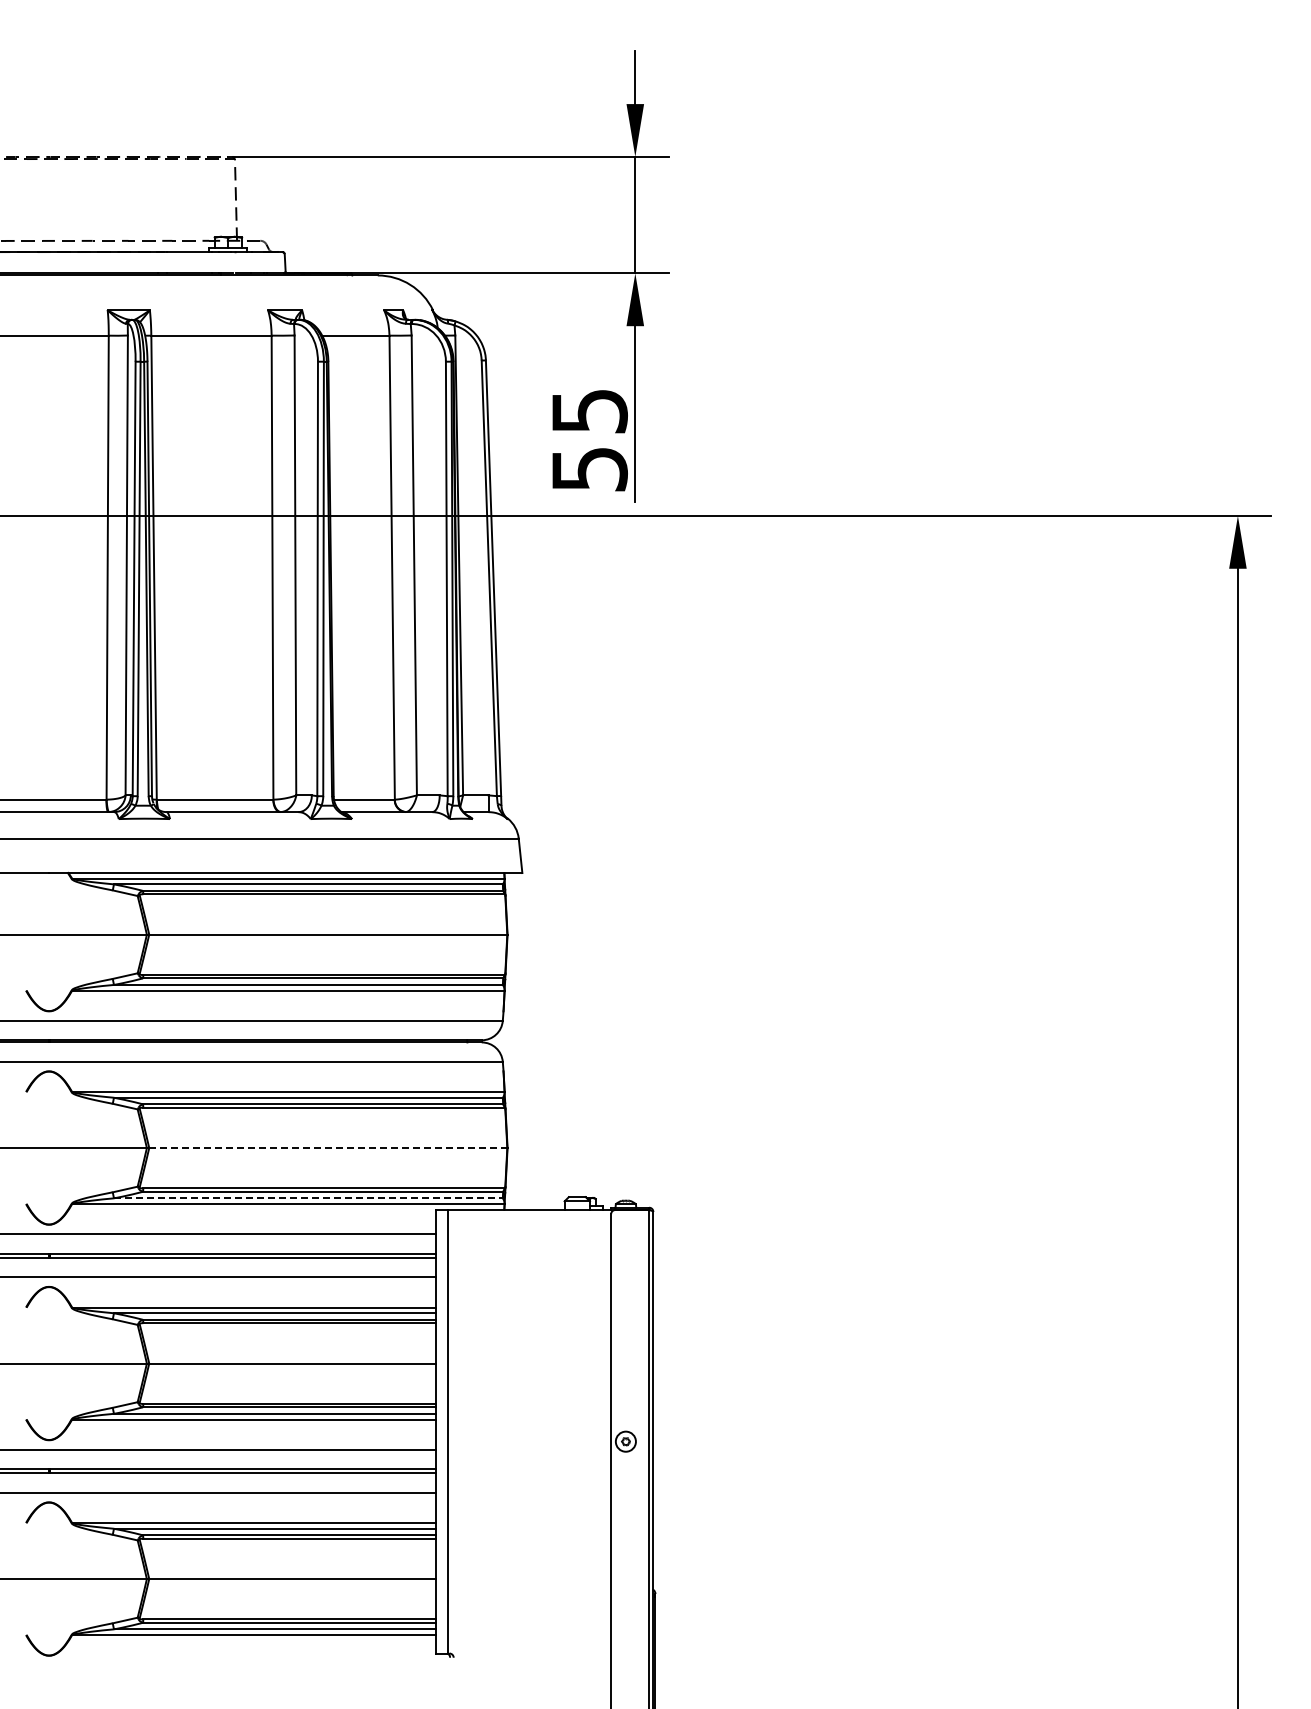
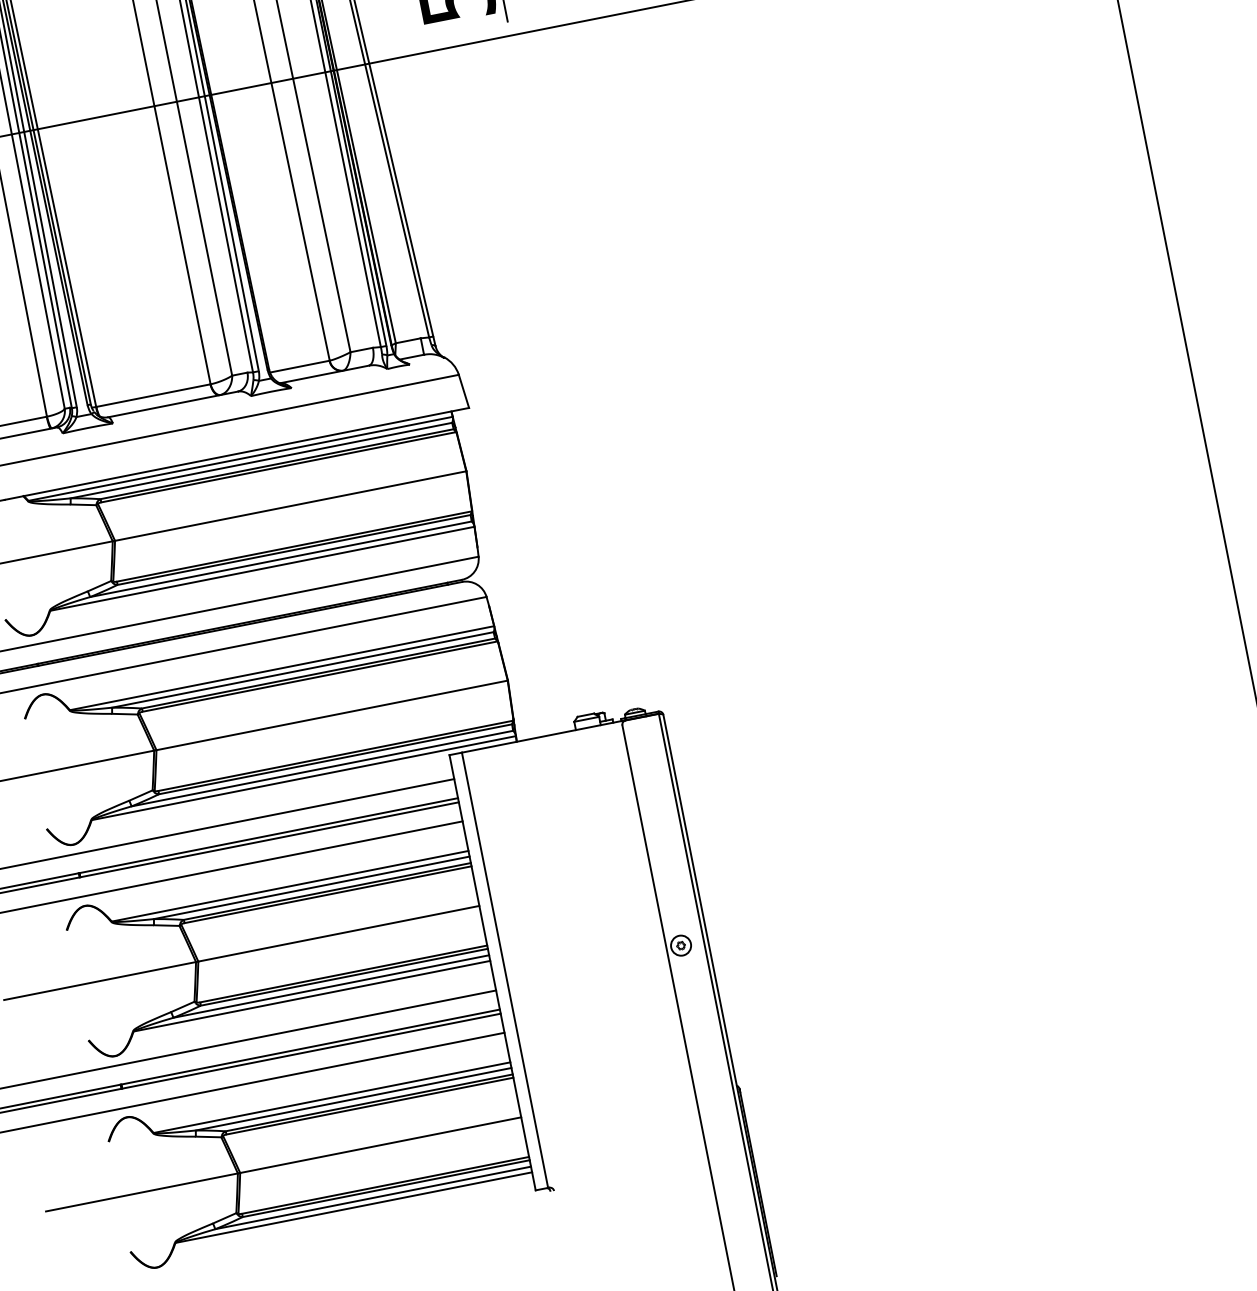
line: (328, 1148) -> (332, 715), dashed -> solid
line: (308, 1198) -> (322, 768), dashed -> solid

